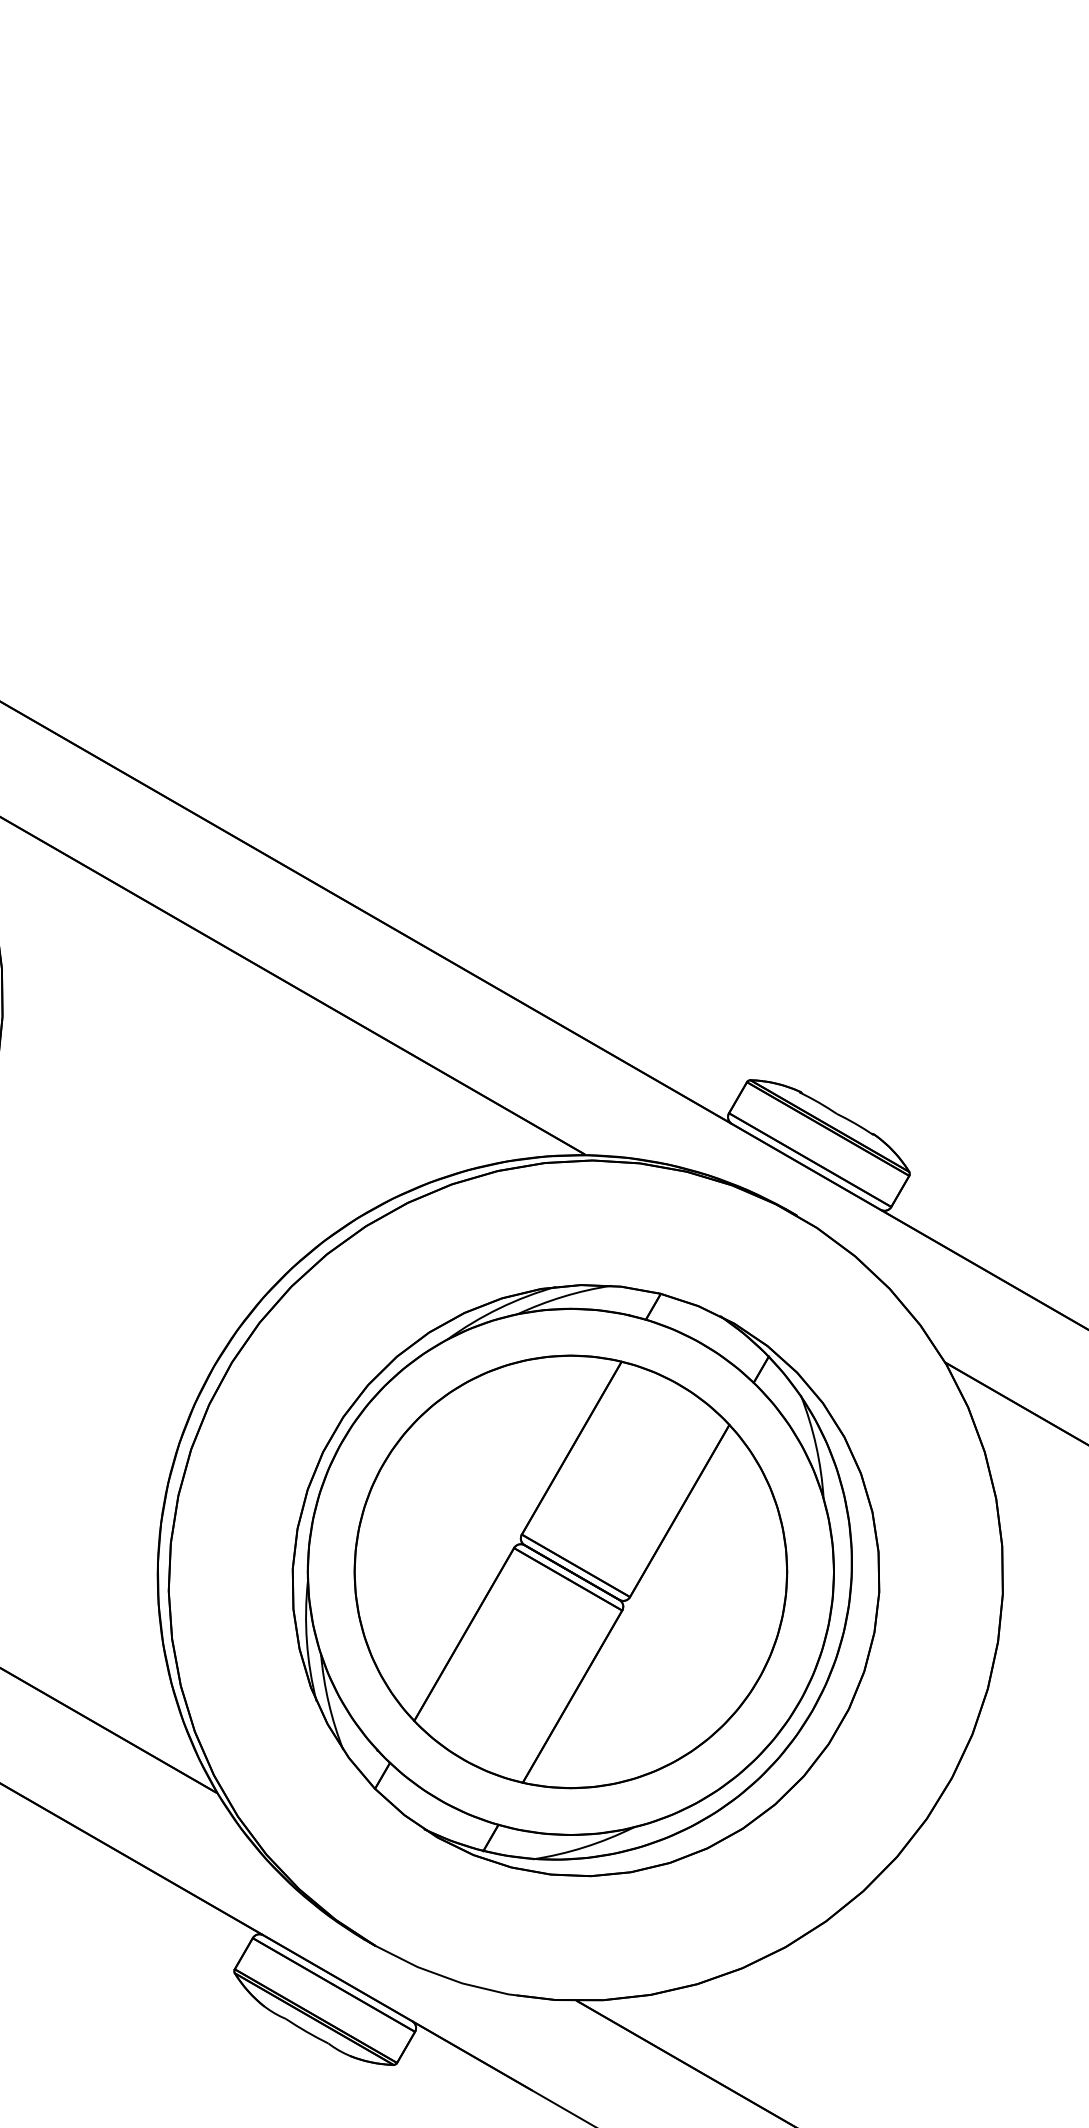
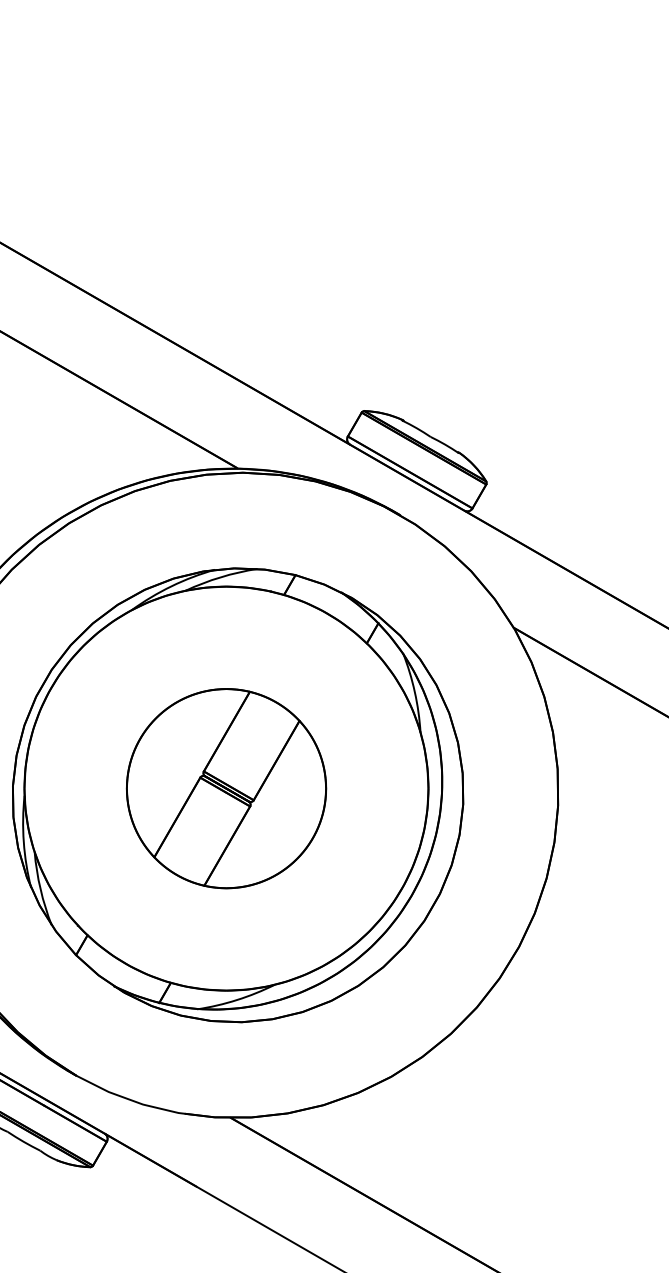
part: (570, 1571) -> (226, 788), size x0.6

